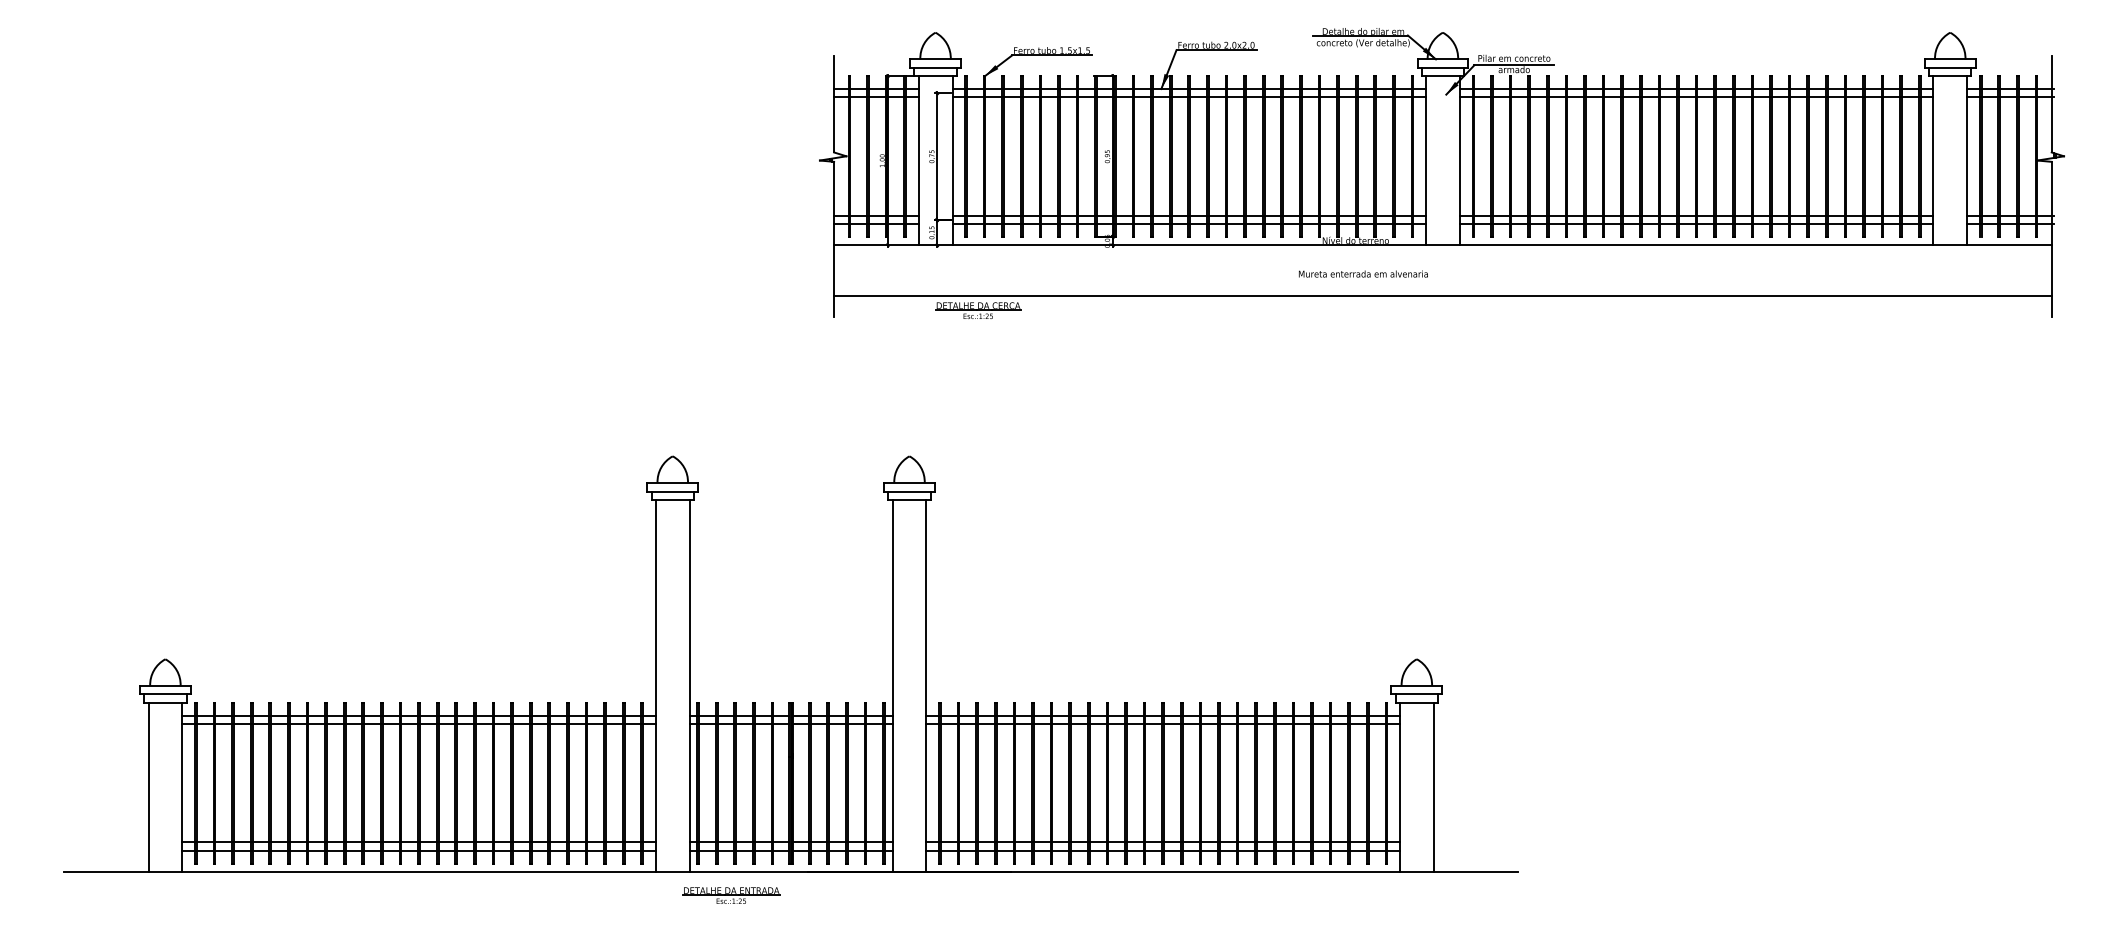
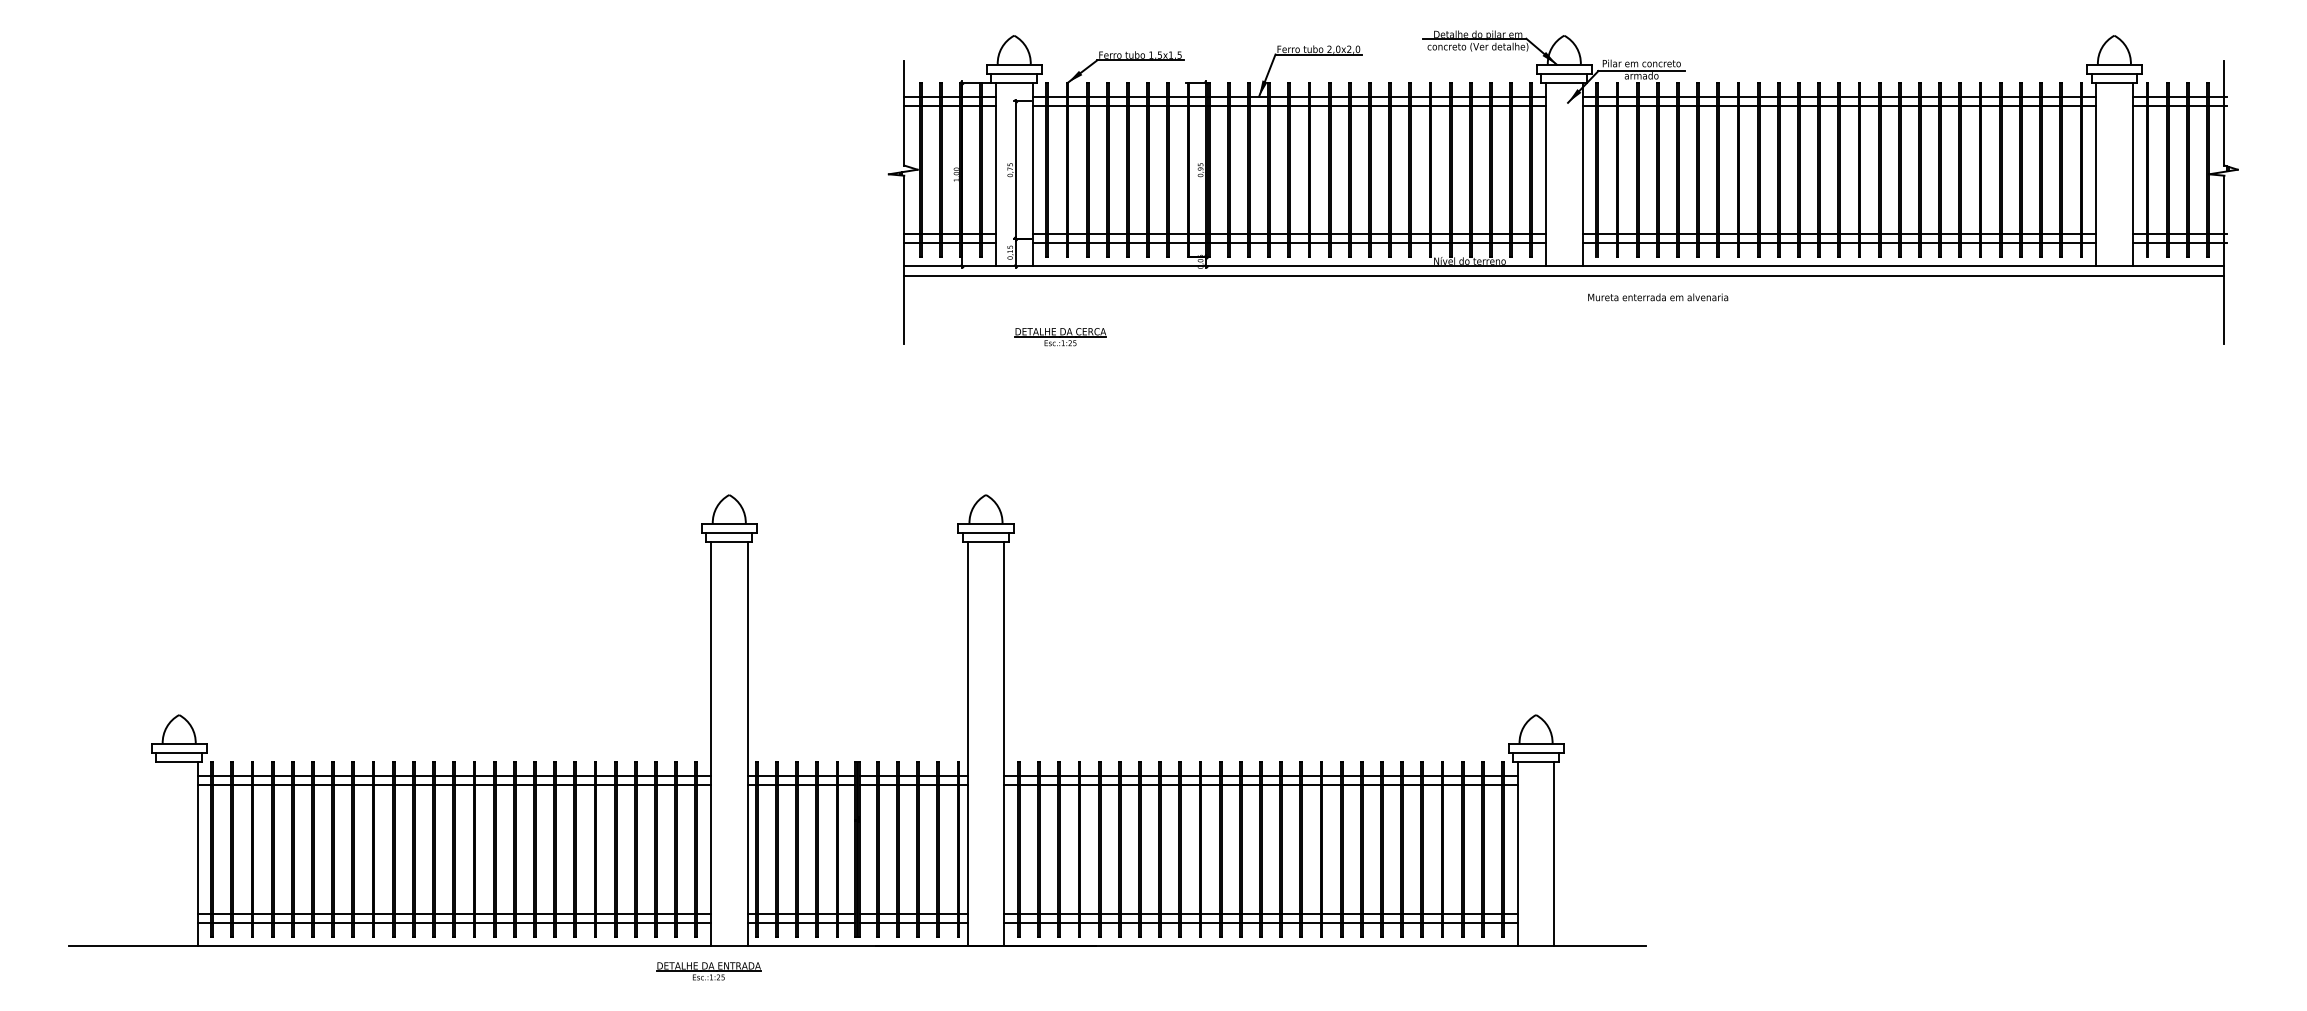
text: (1363, 274) -> (1658, 297), moved
line: (1443, 296) -> (1564, 276), moved
line: (148, 786) -> (160, 853), removed
part: (731, 895) -> (708, 971), moved

